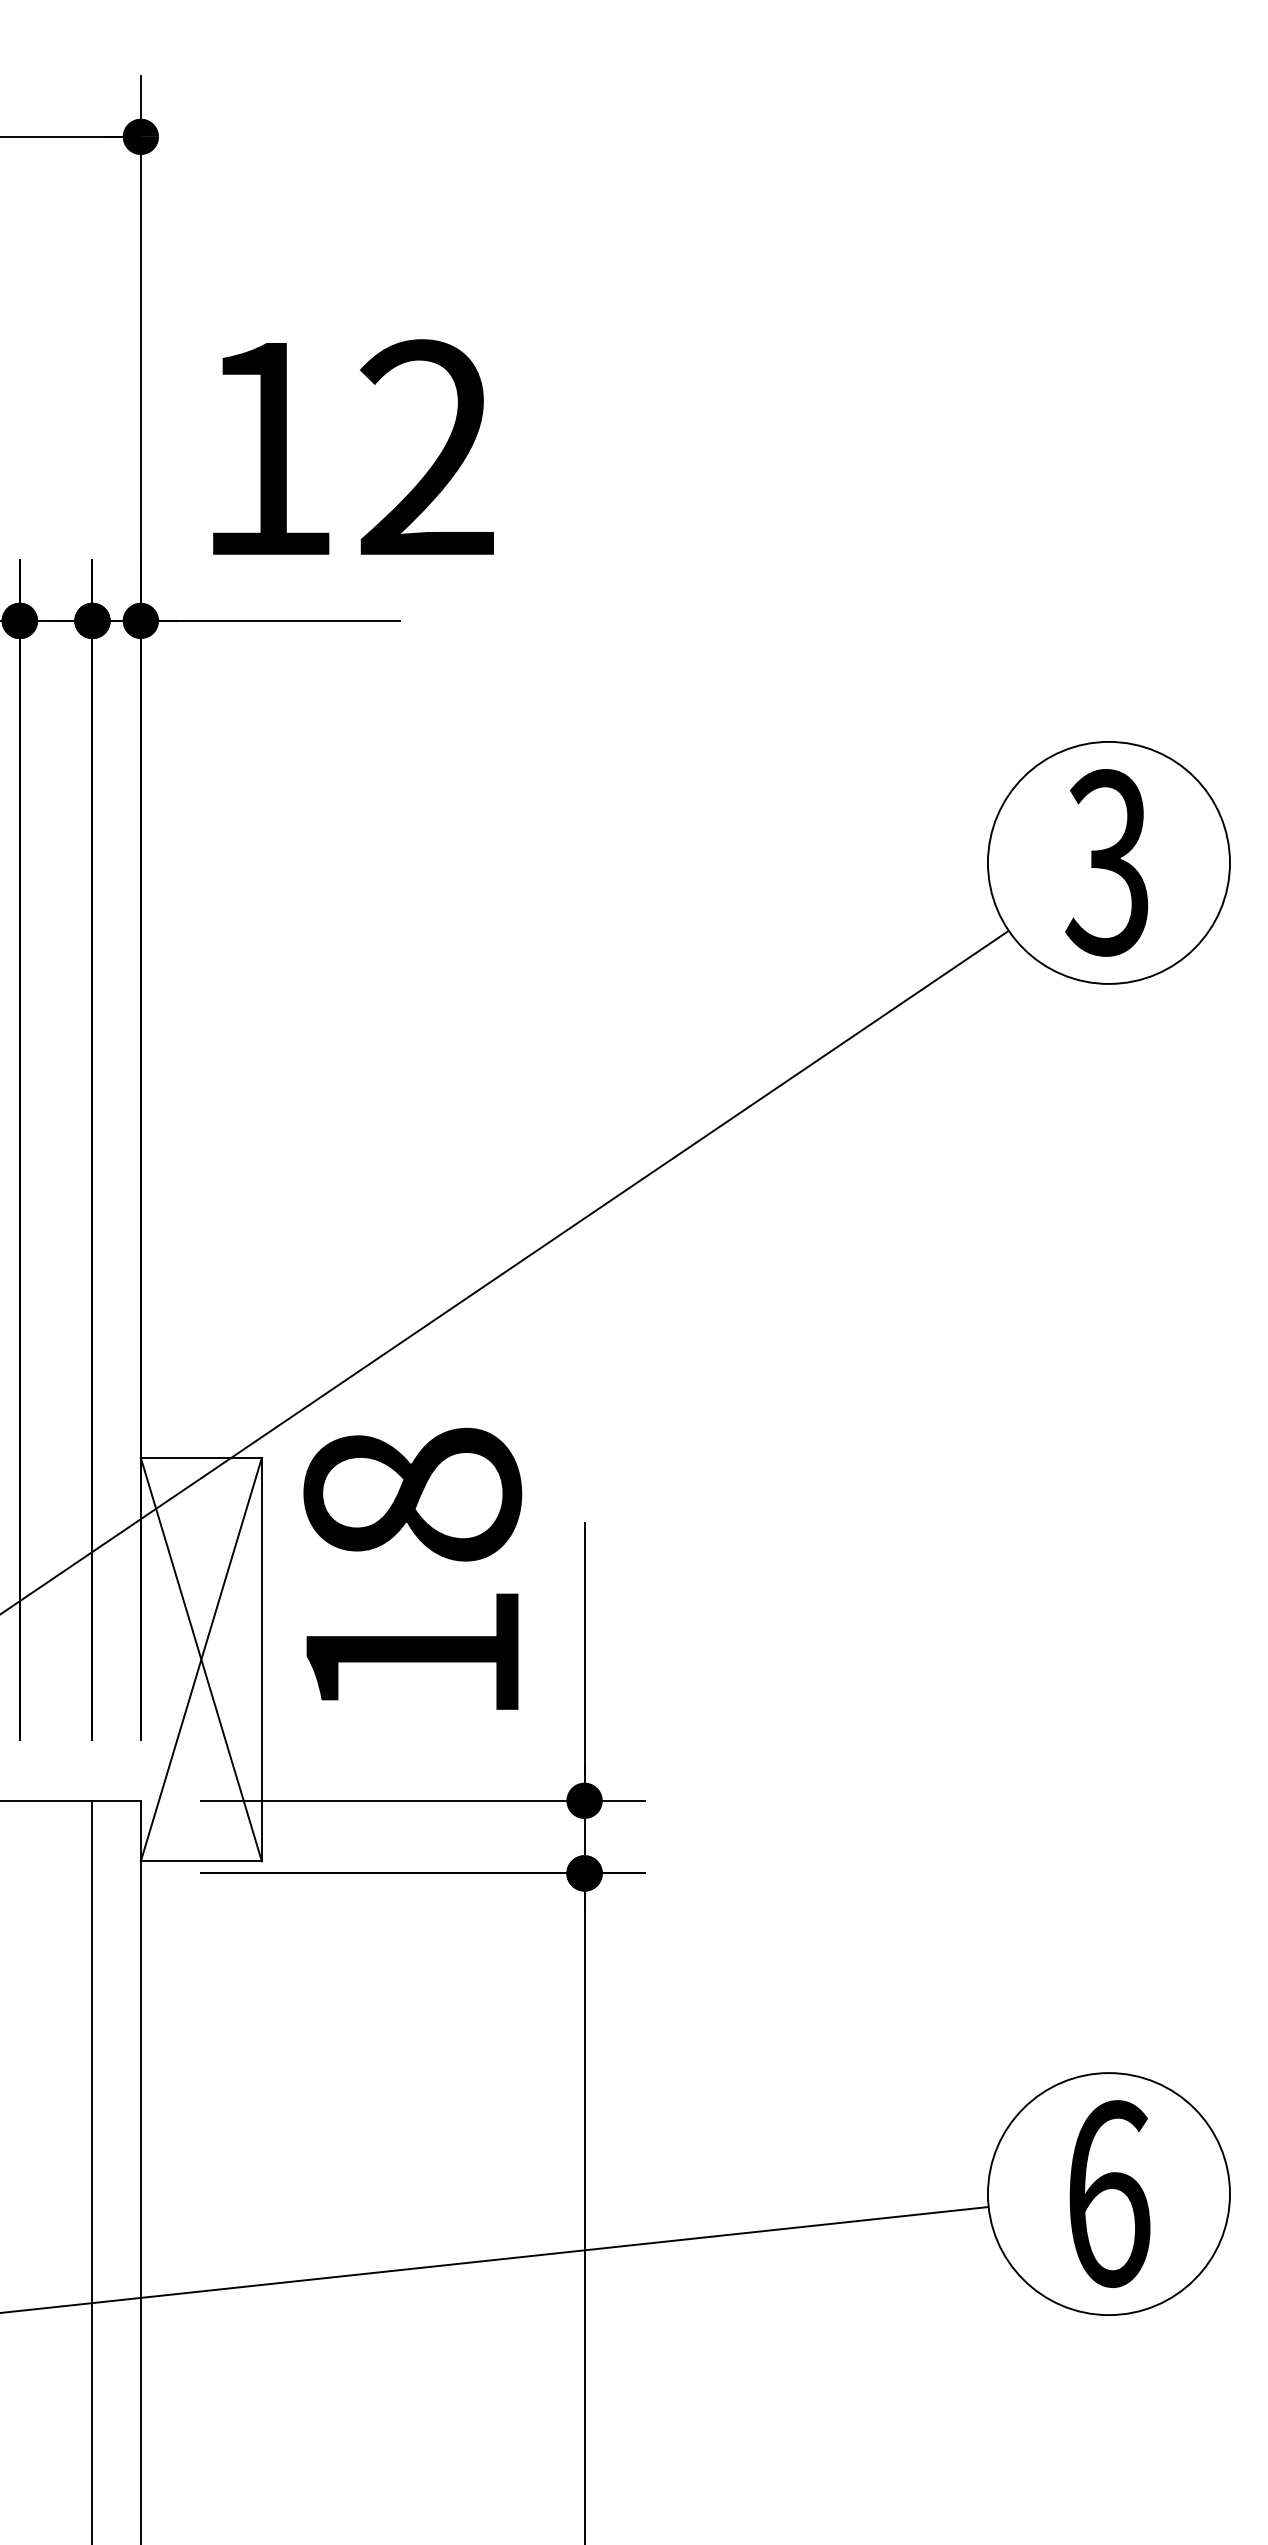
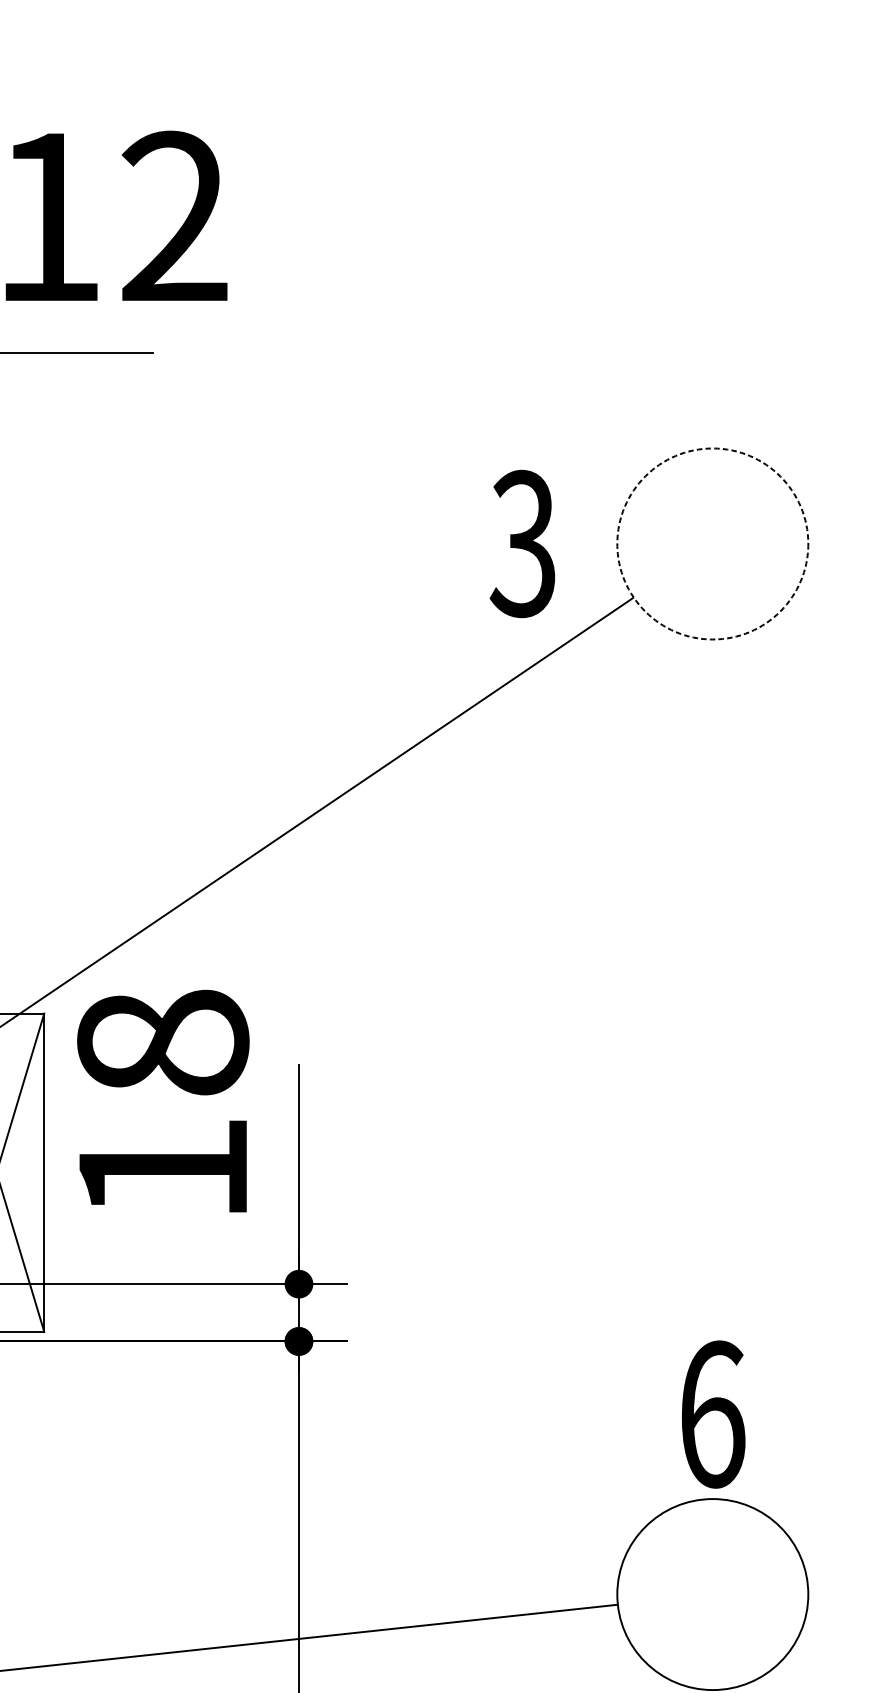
text: (1106, 862) -> (522, 543), moved
circle: (1108, 862) -> (712, 543), solid -> dashed
text: (1109, 2193) -> (713, 1414), moved

